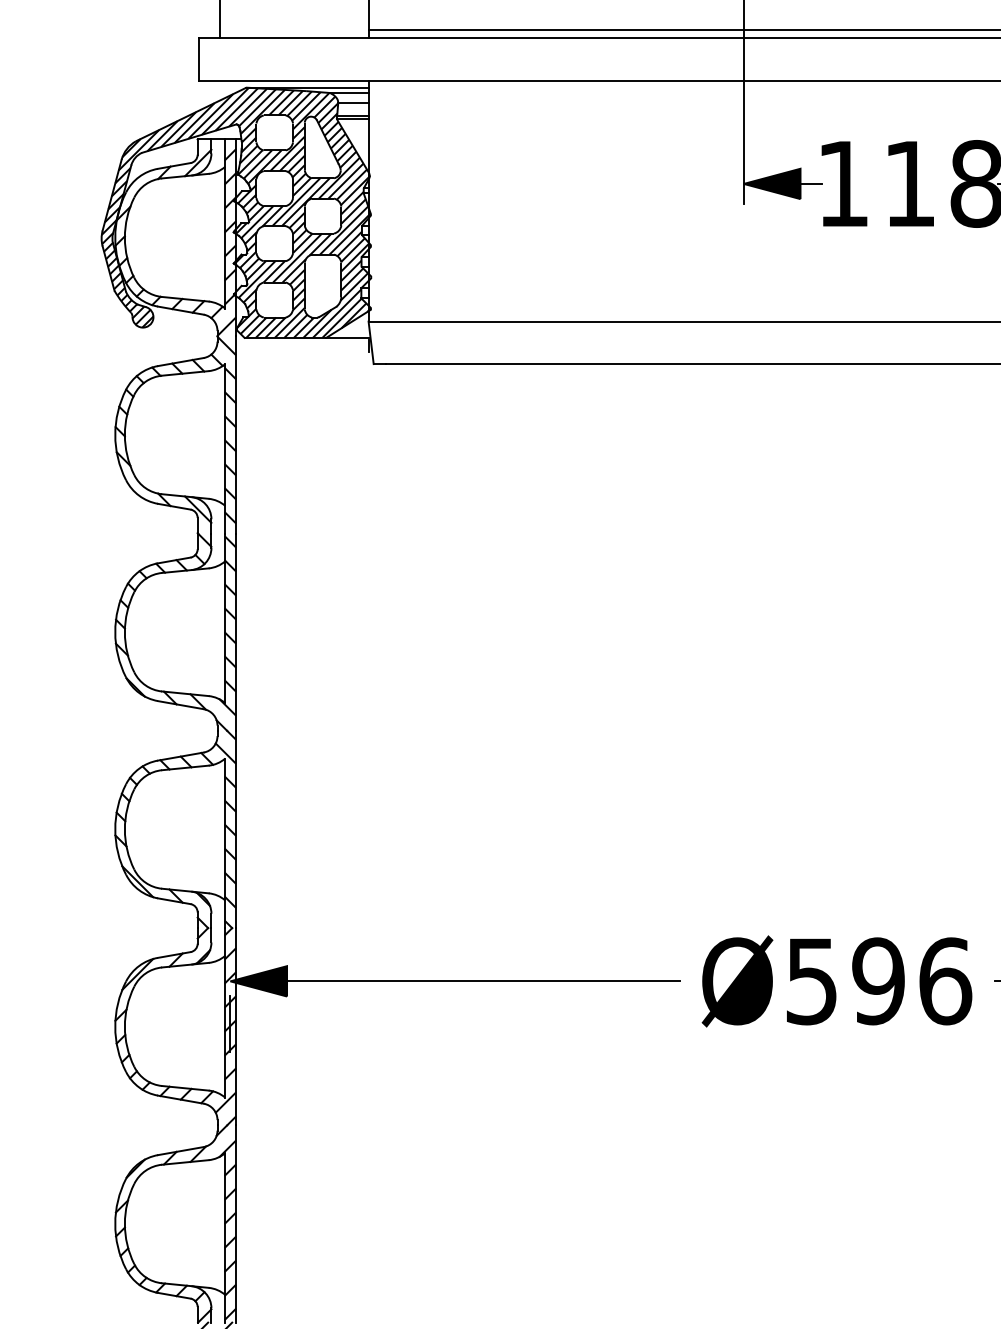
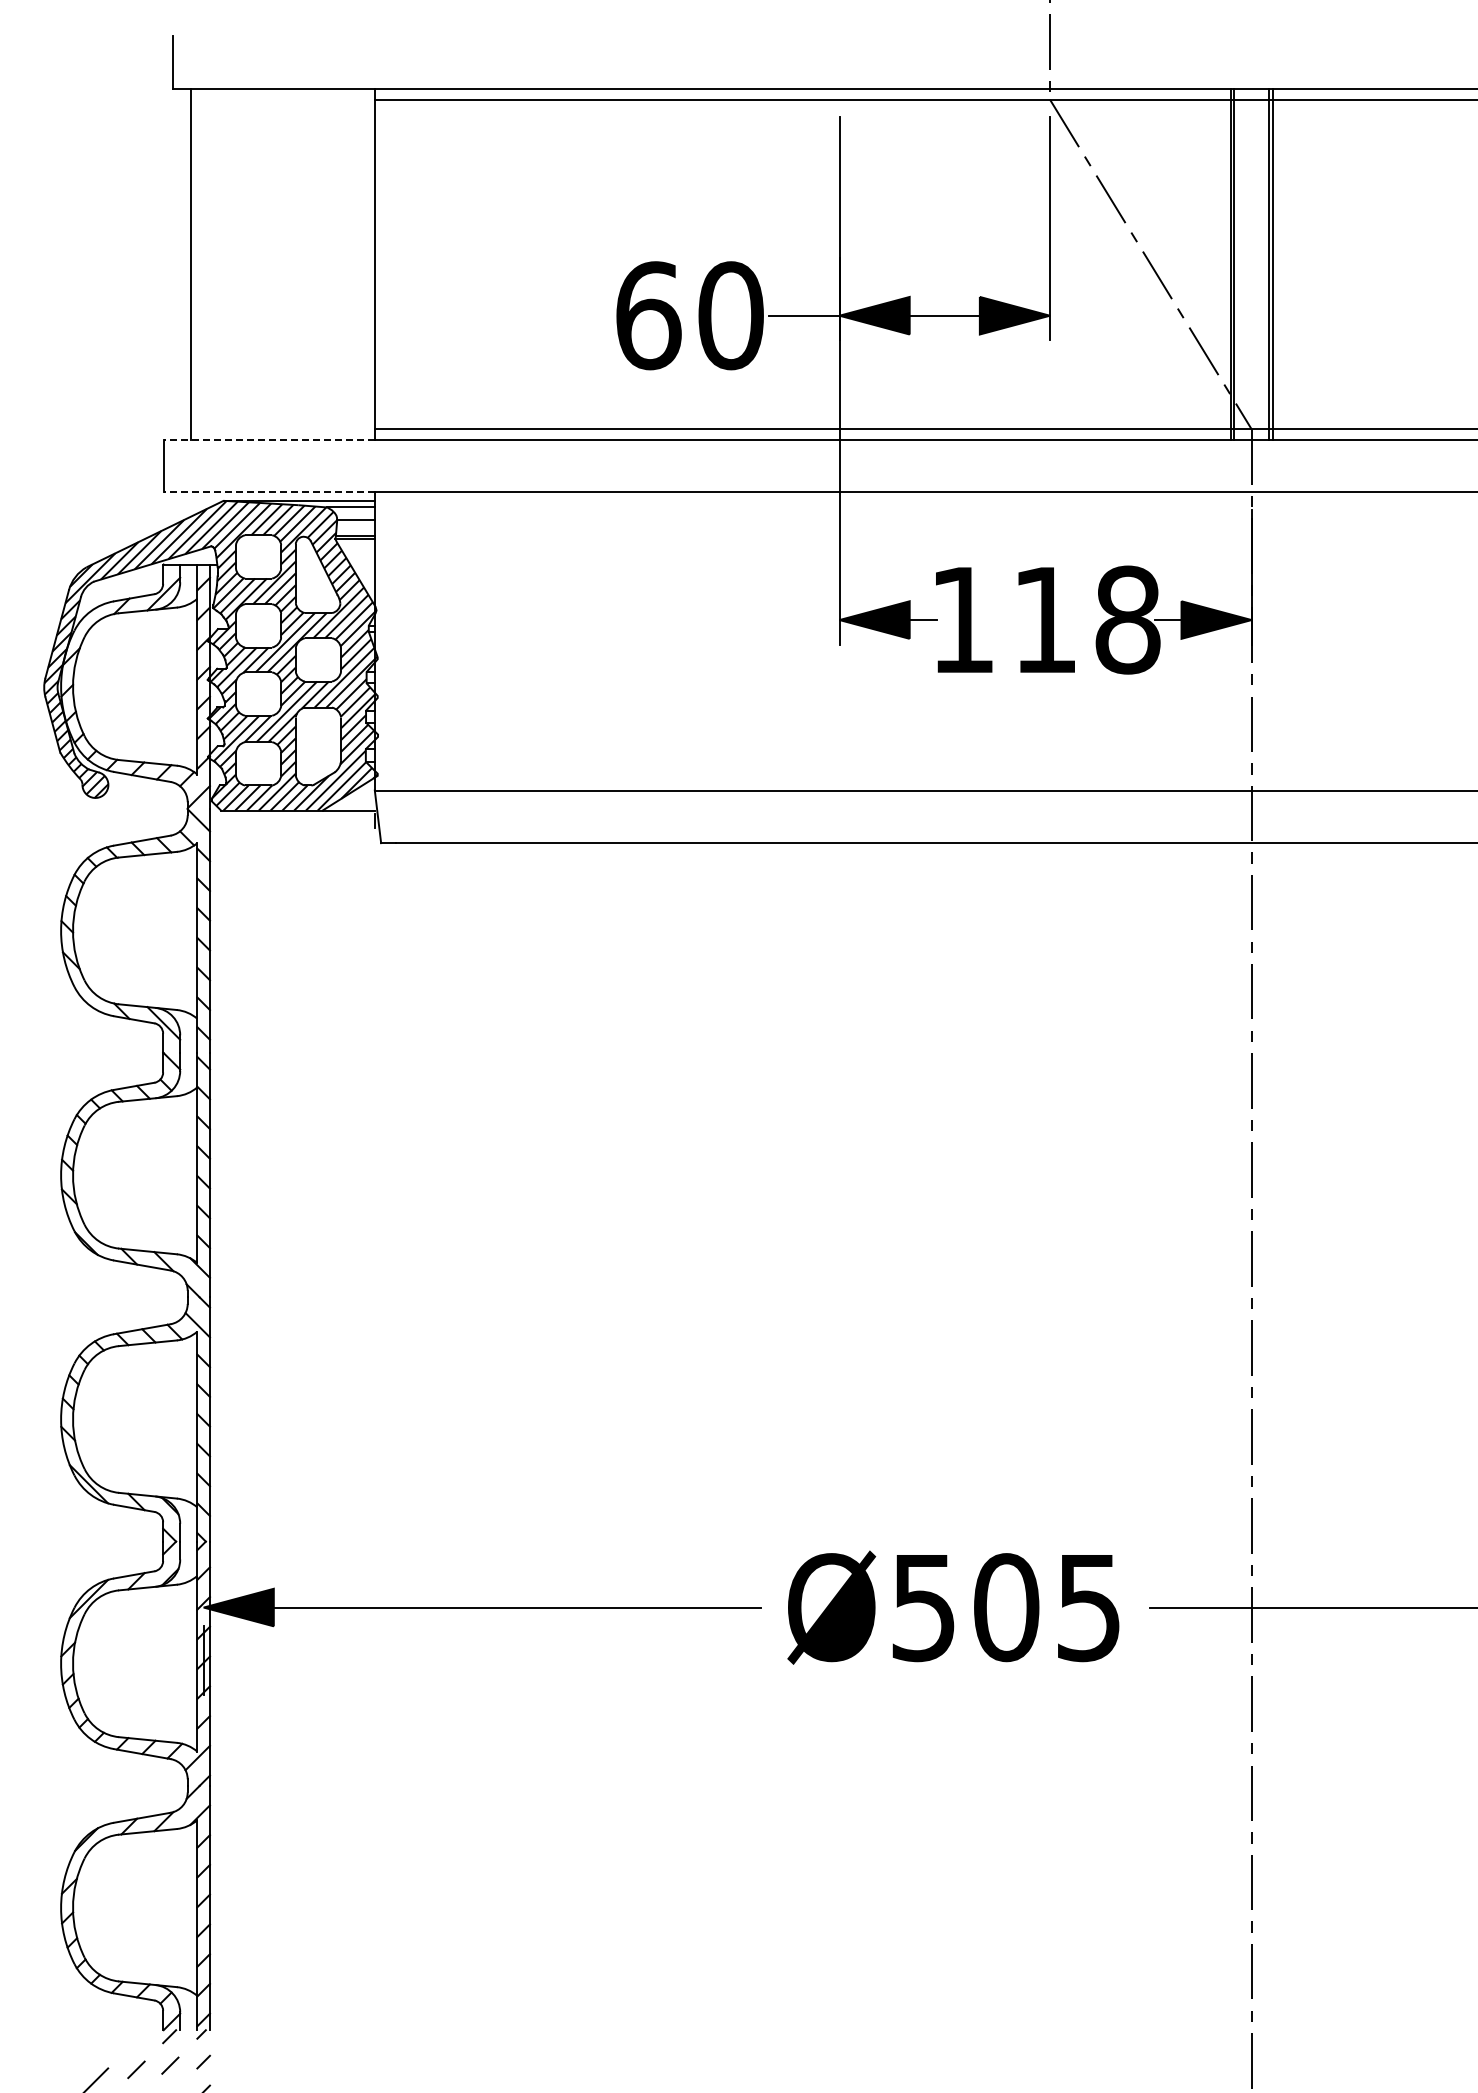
line: (283, 38) -> (269, 439), solid -> dashed
line: (283, 80) -> (269, 492), solid -> dashed
text: (911, 981) -> (1047, 1607), Ø596 -> Ø505

